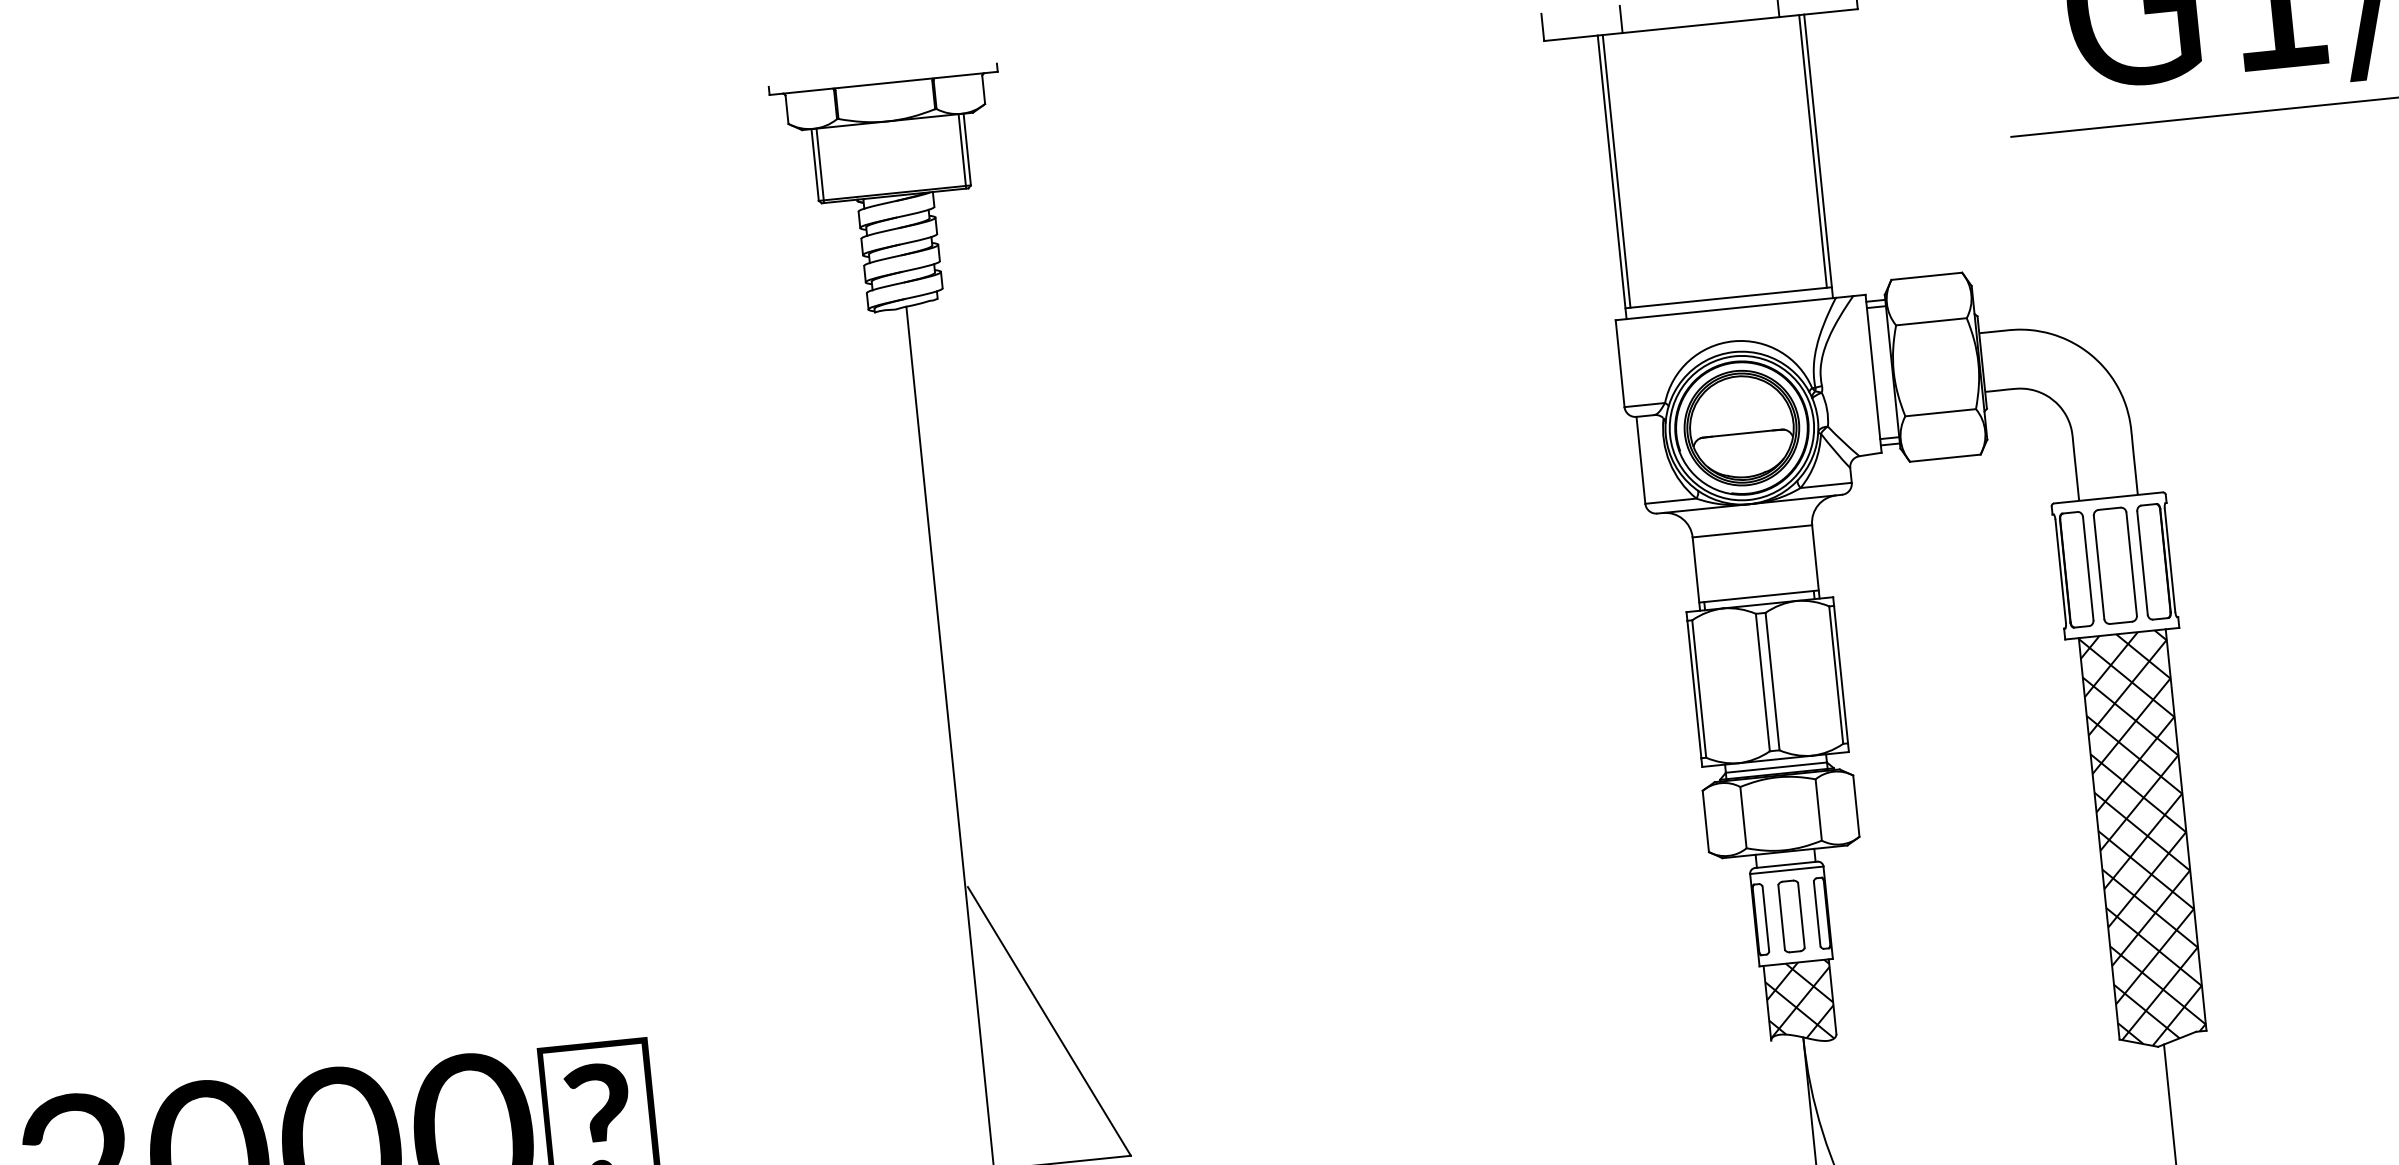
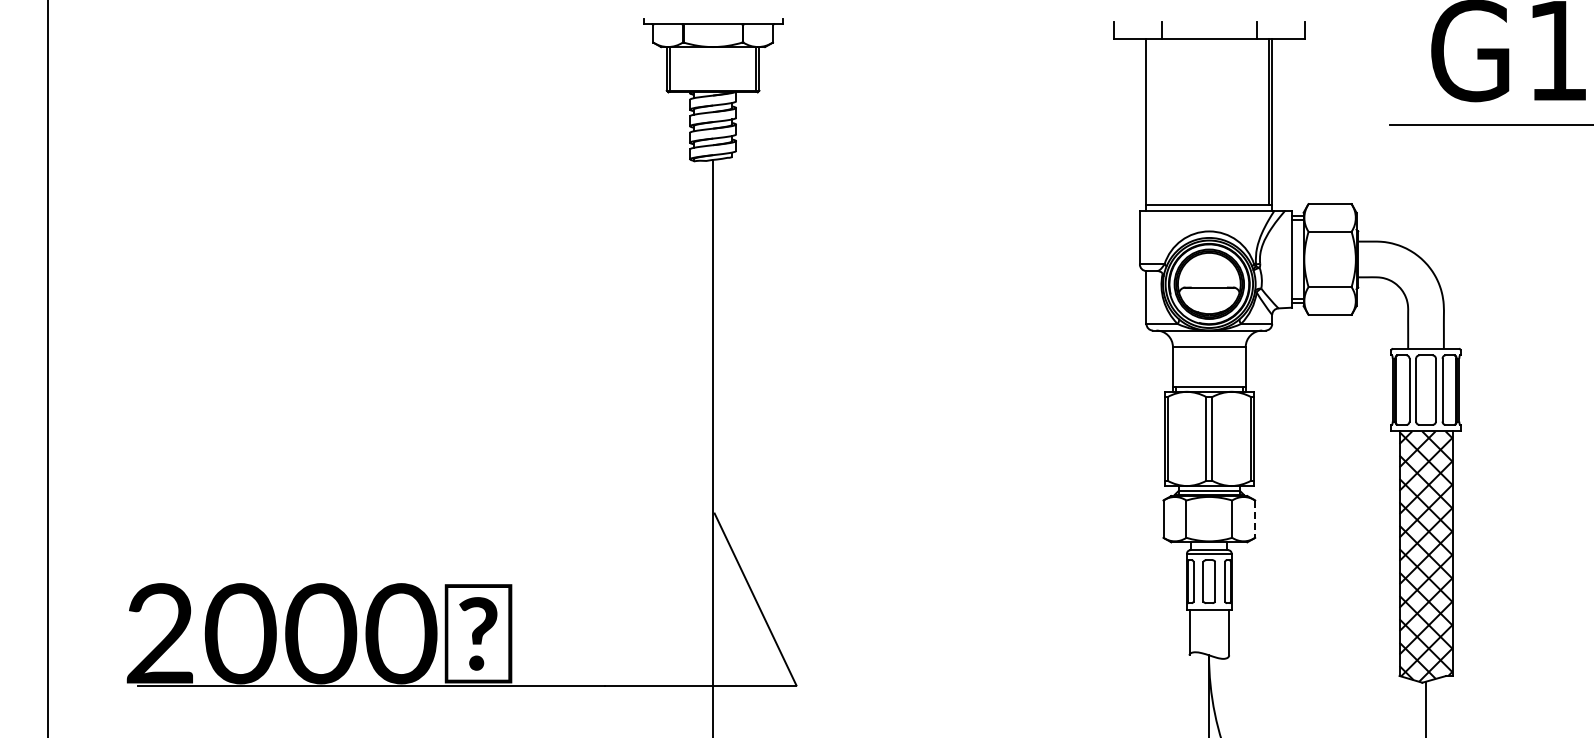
line: (1616, 170) -> (1149, 121), removed
line: (1856, 806) -> (1255, 519), solid -> dashed
hatch: (1800, 1001) -> (1209, 633), removed

